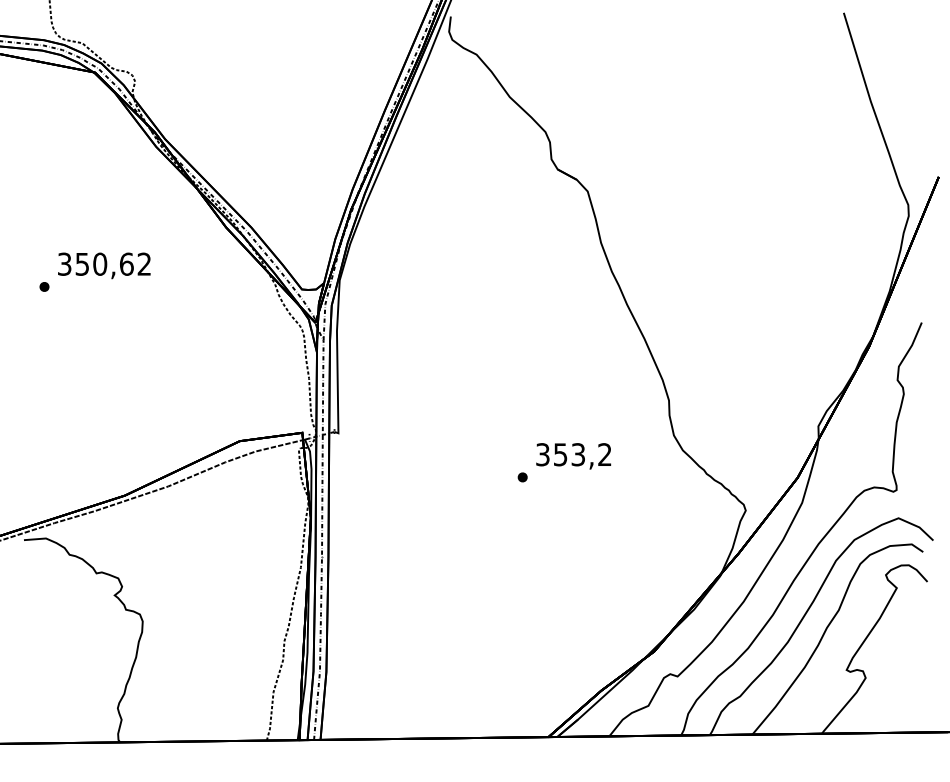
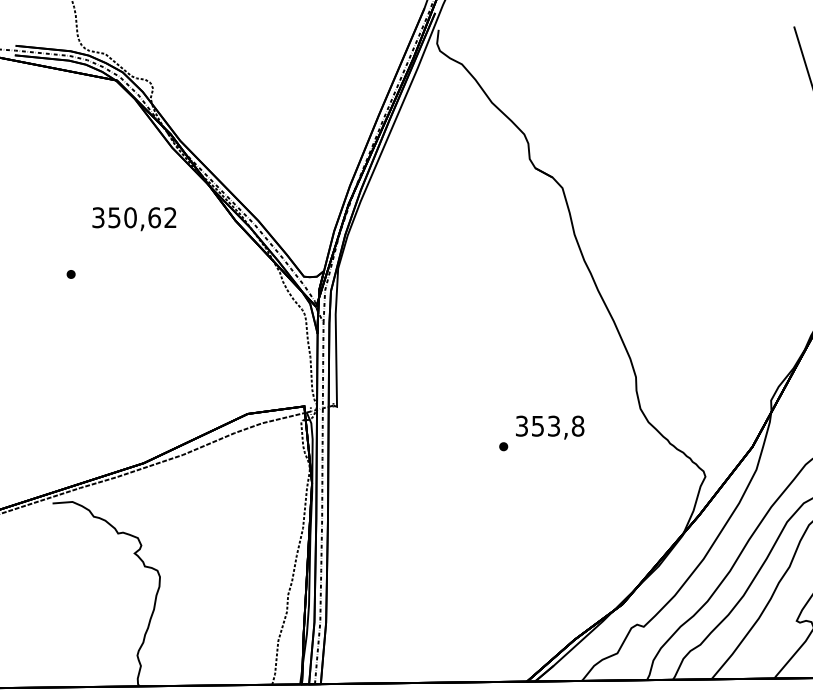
text: (104, 265) -> (134, 218), moved
text: (604, 454) -> (577, 425), 353,2 -> 353,8

